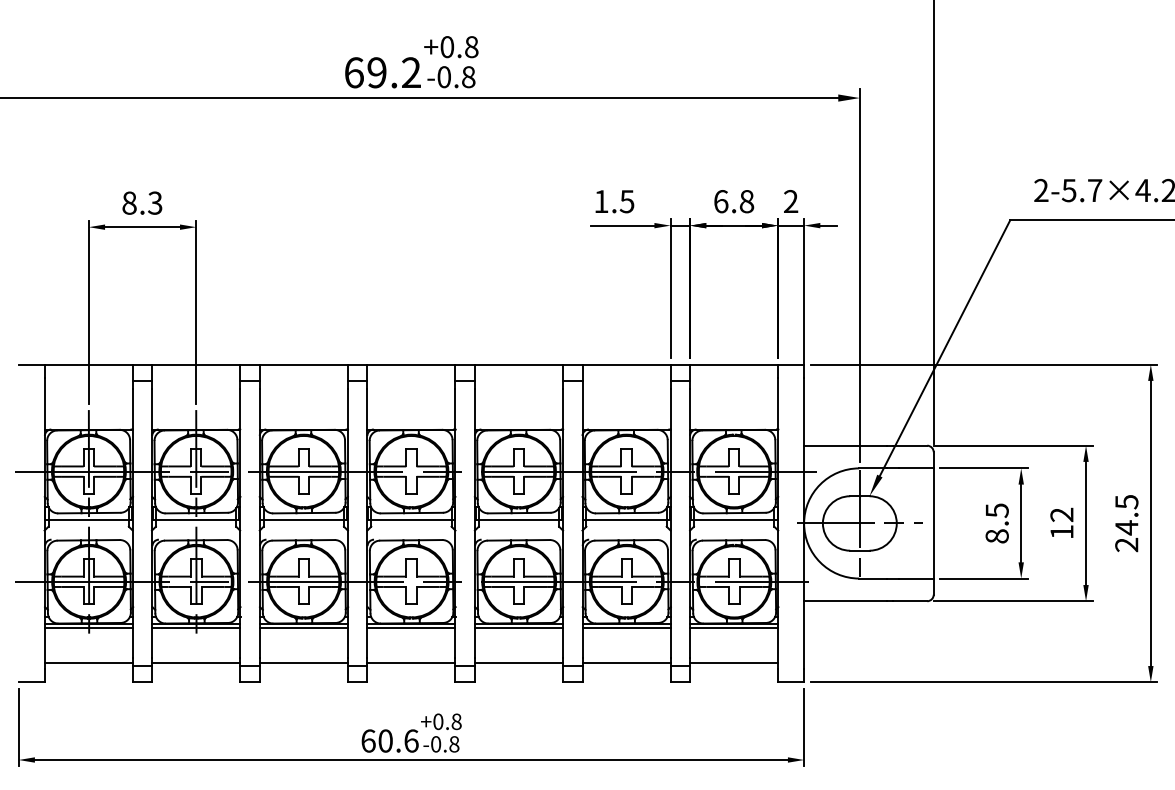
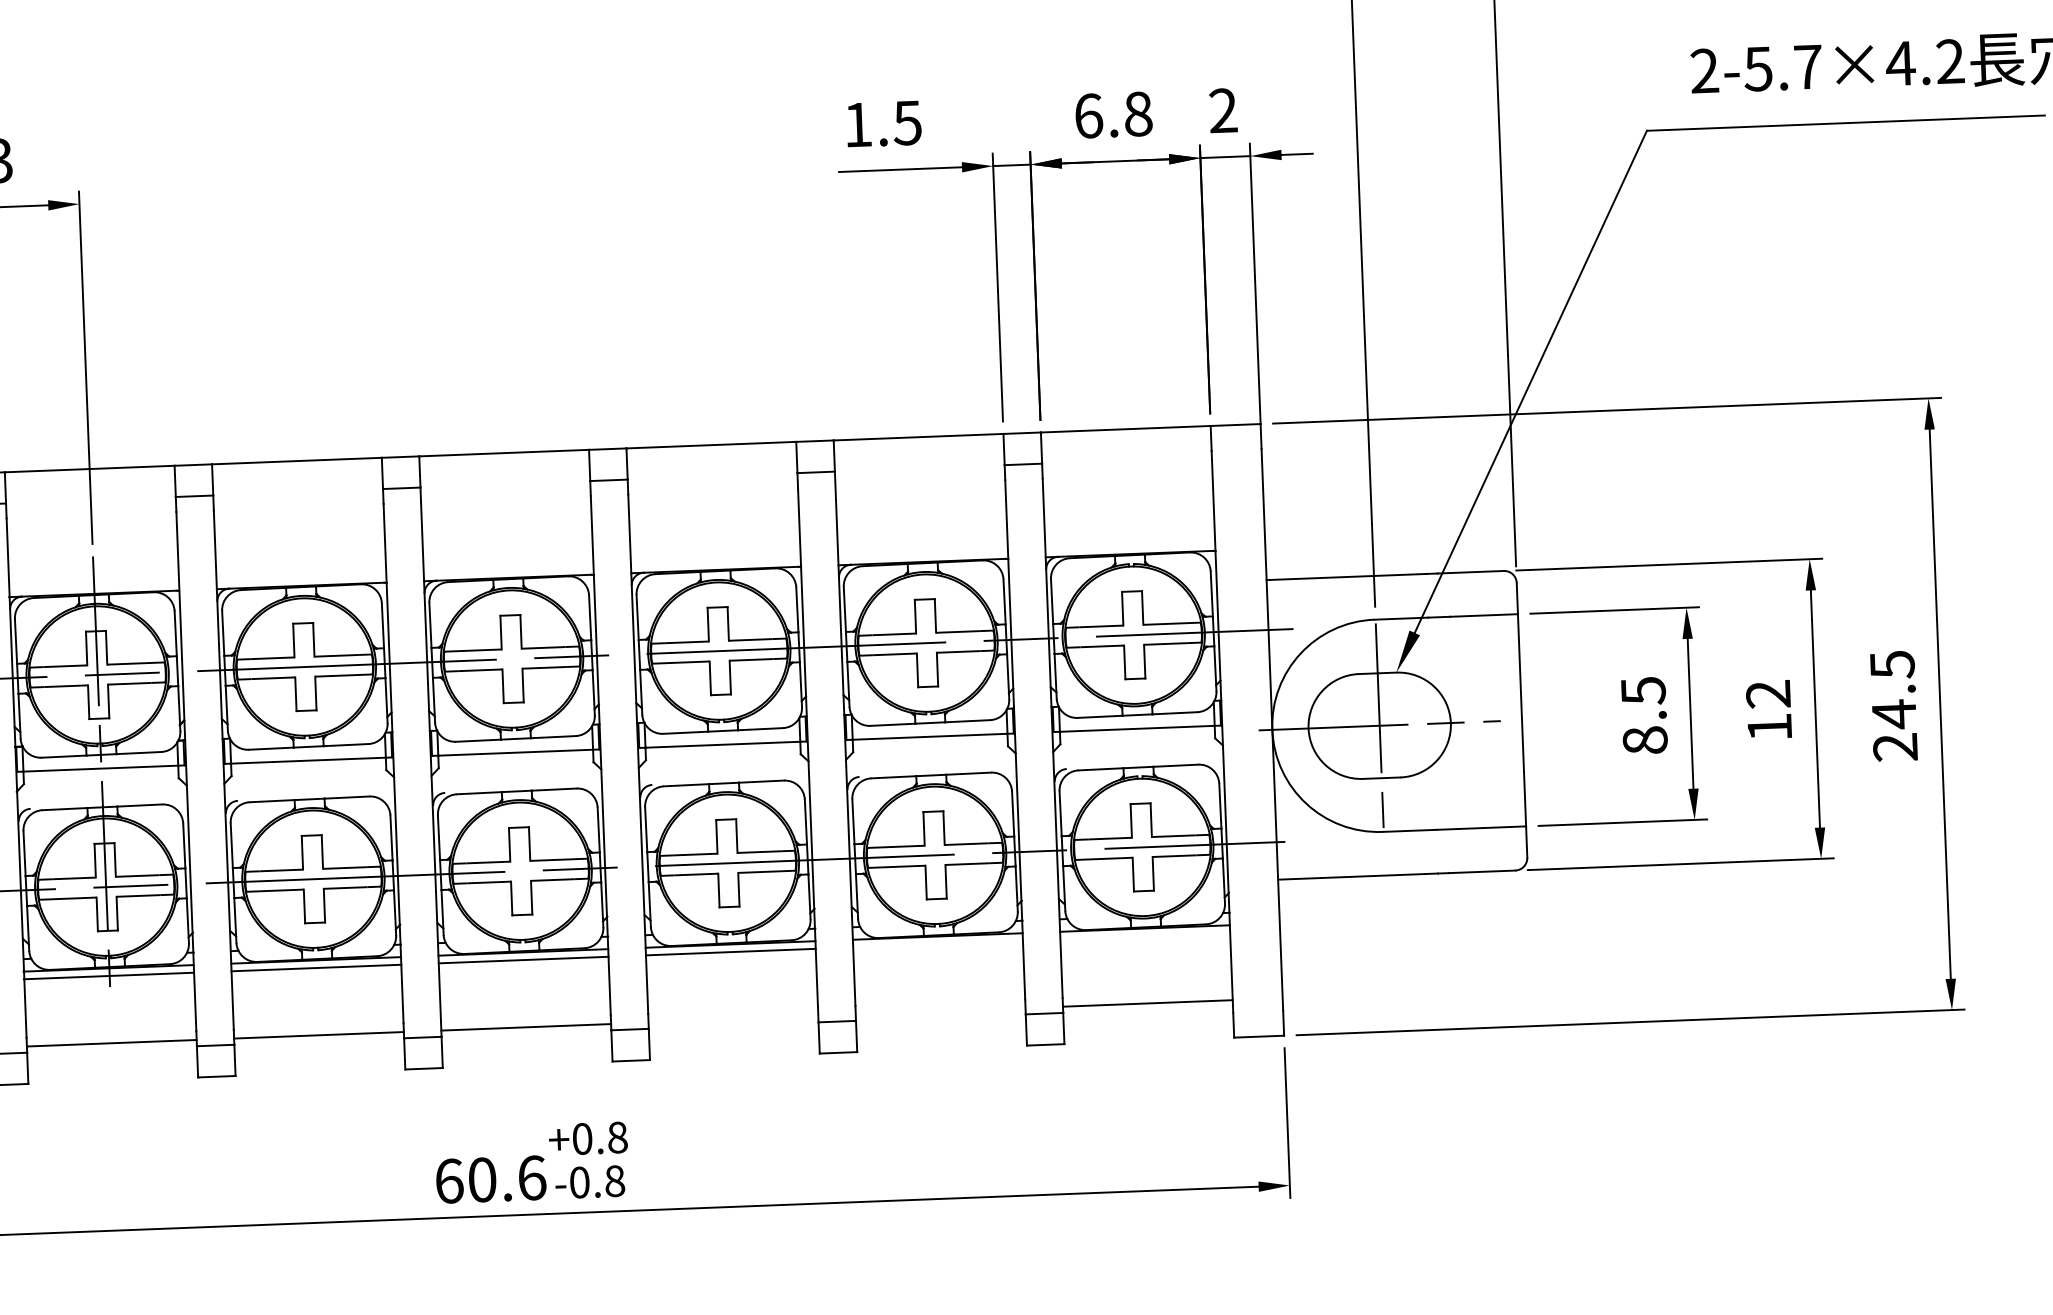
line: (626, 627) -> (937, 943), removed
line: (734, 627) -> (1145, 935), removed
line: (518, 662) -> (732, 1018), removed
line: (626, 662) -> (940, 1010), removed

